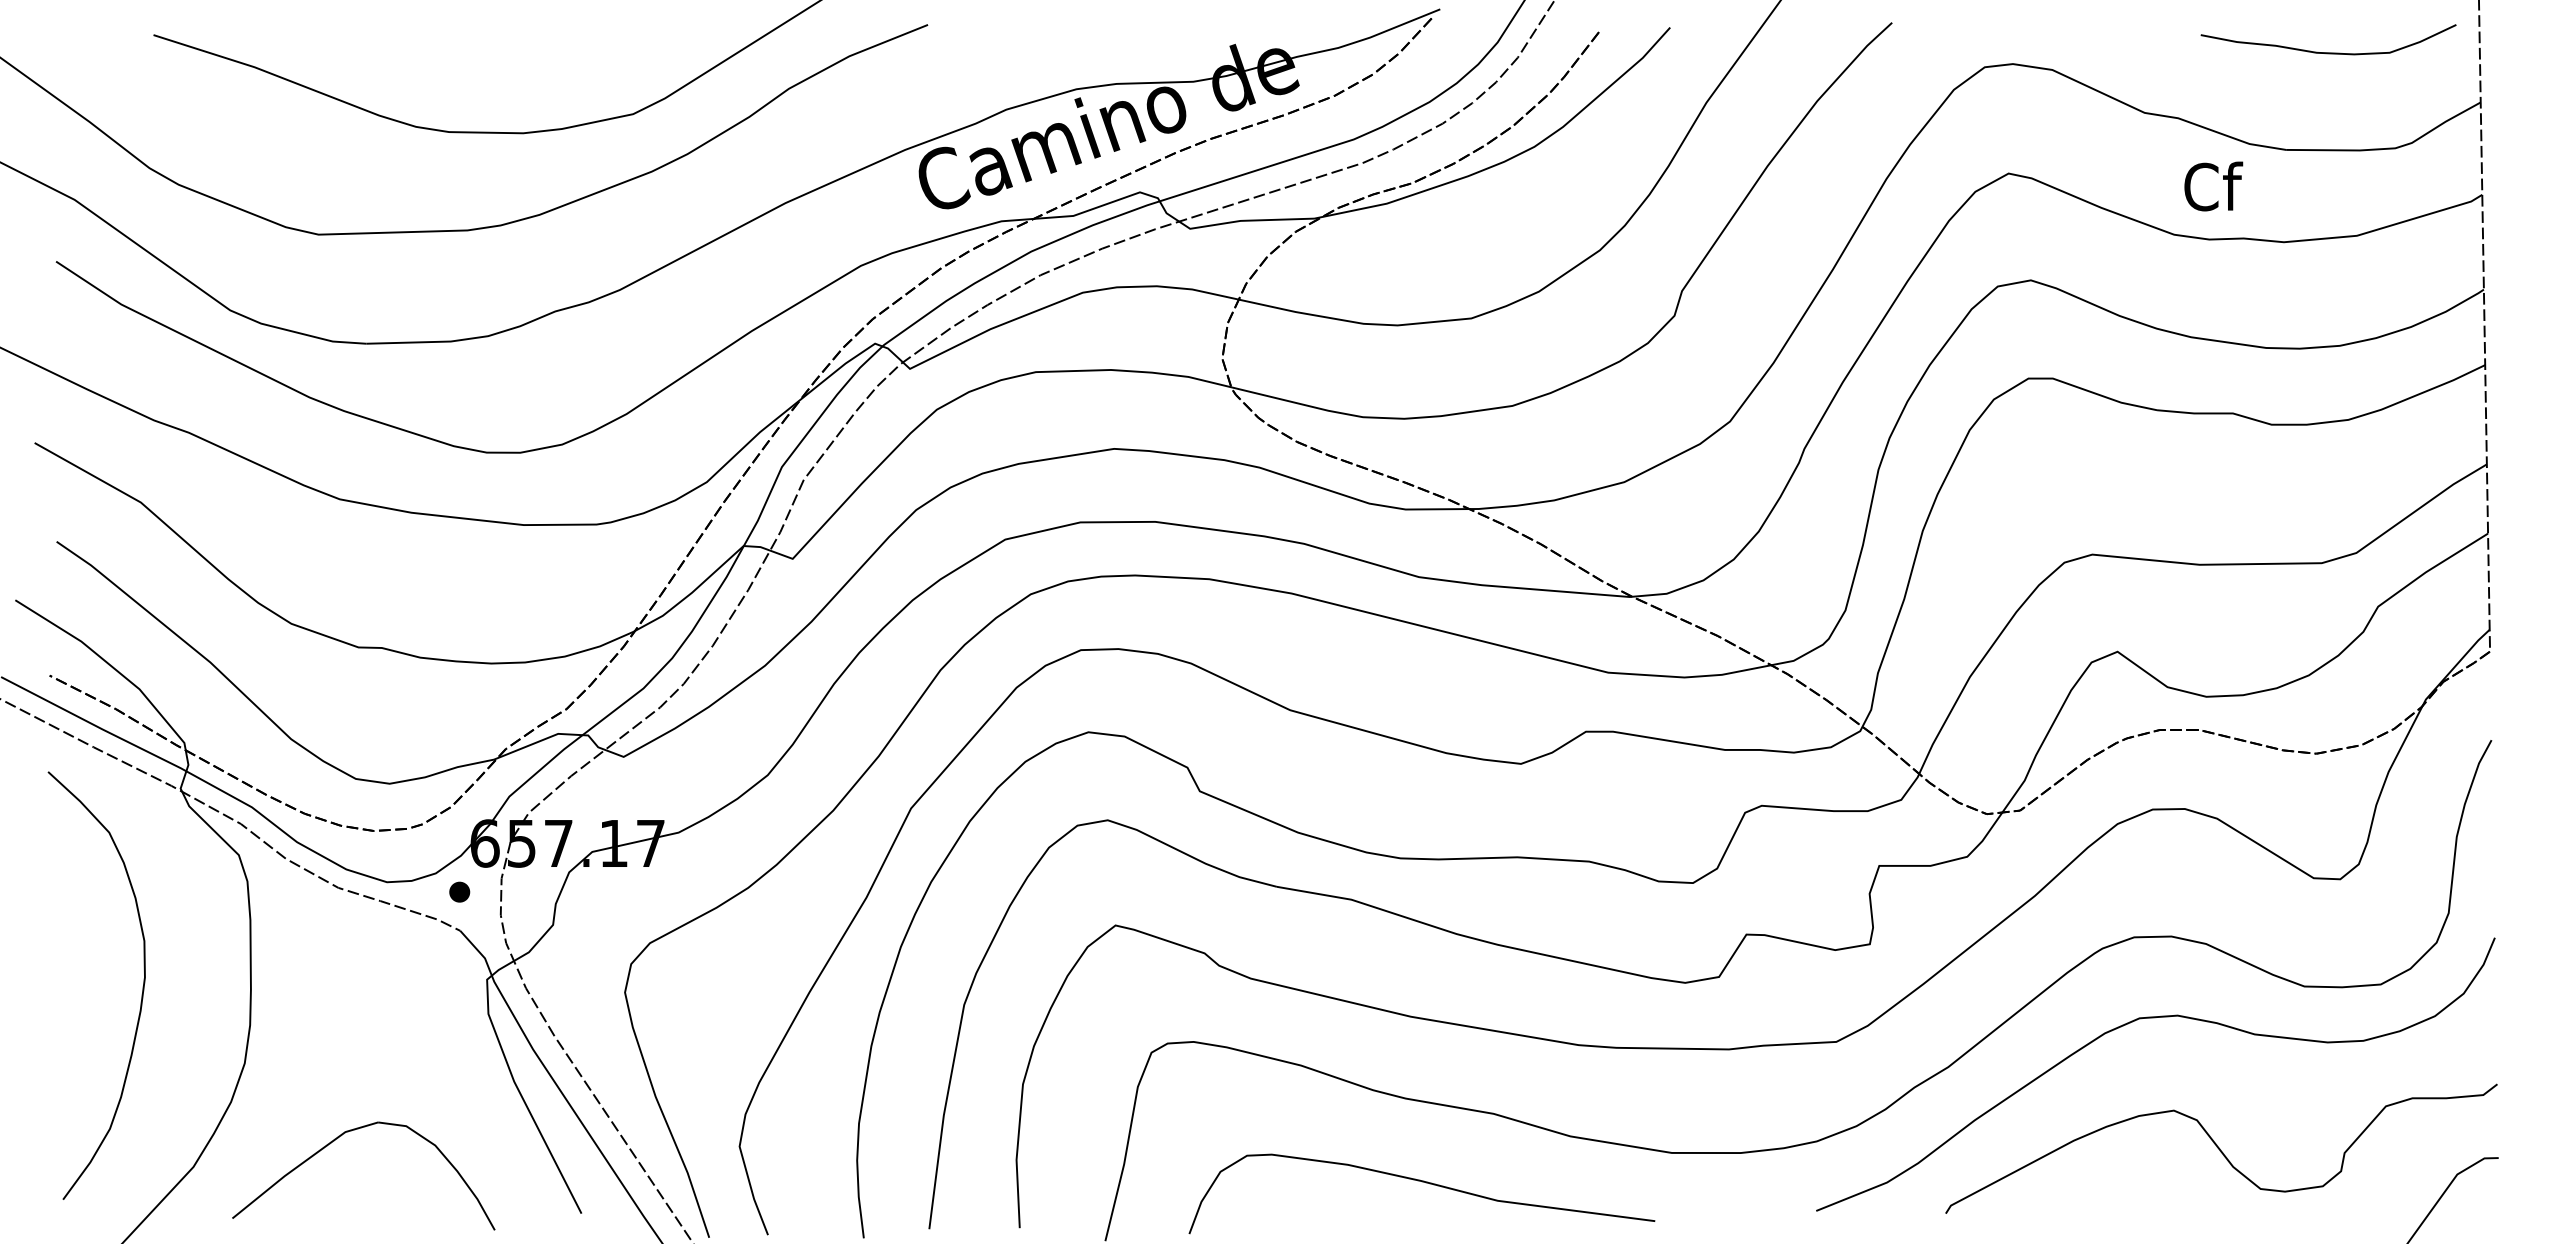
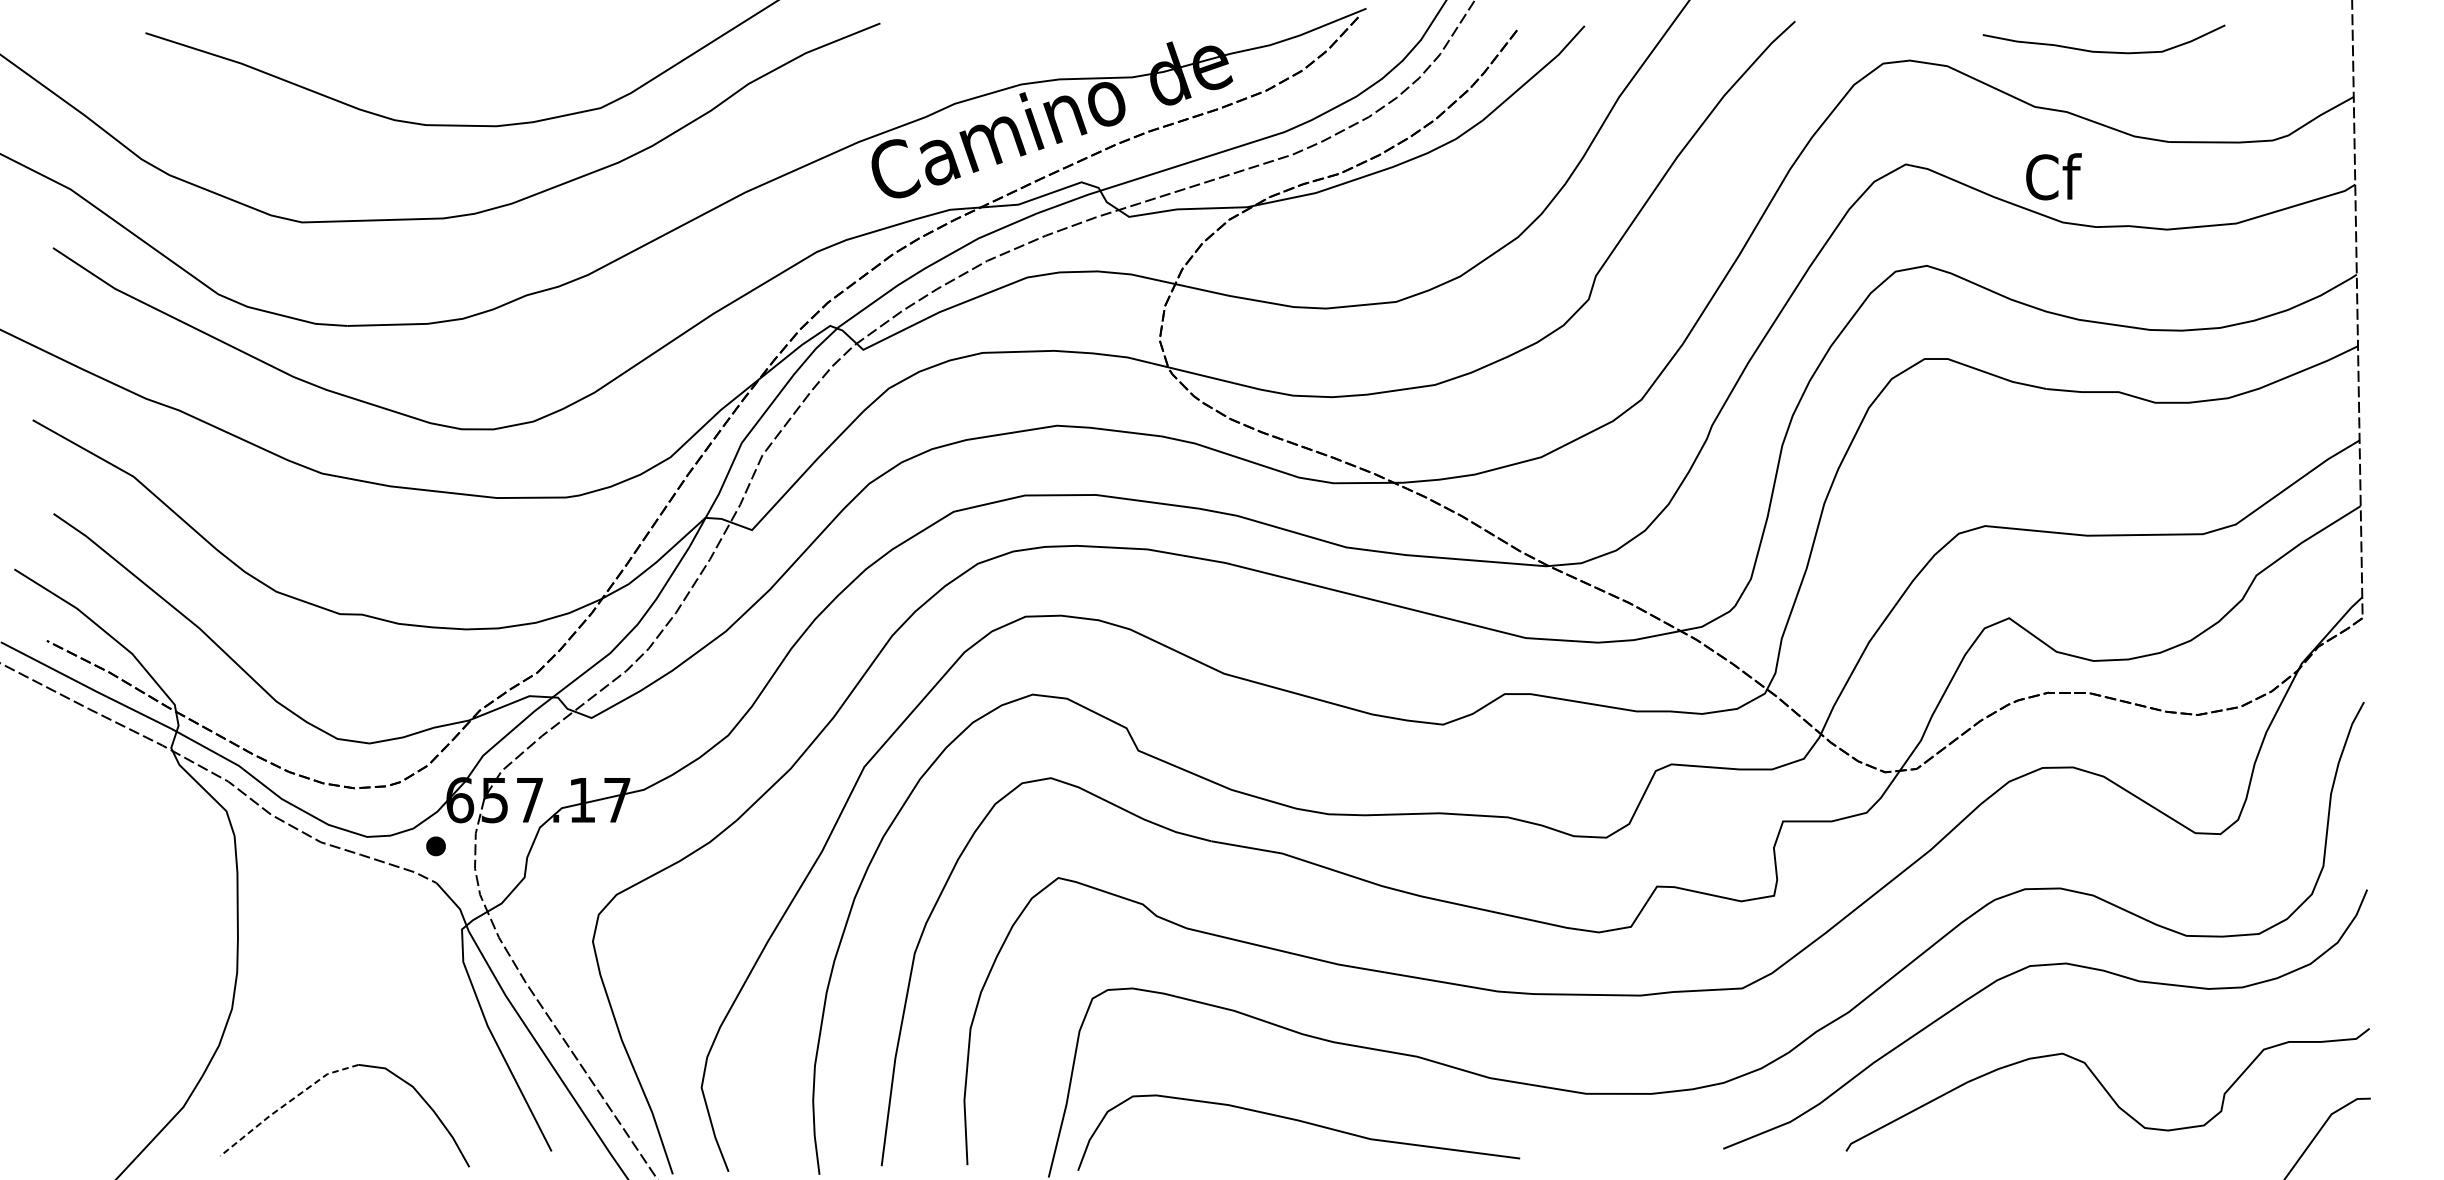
curve: (2328, 52) -> (2104, 51), moved
text: (2213, 186) -> (2053, 176), moved
curve: (141, 994) -> (134, 943), removed
line: (301, 1163) -> (285, 1103), solid -> dashed
curve: (1422, 1182) -> (1299, 1121), moved

